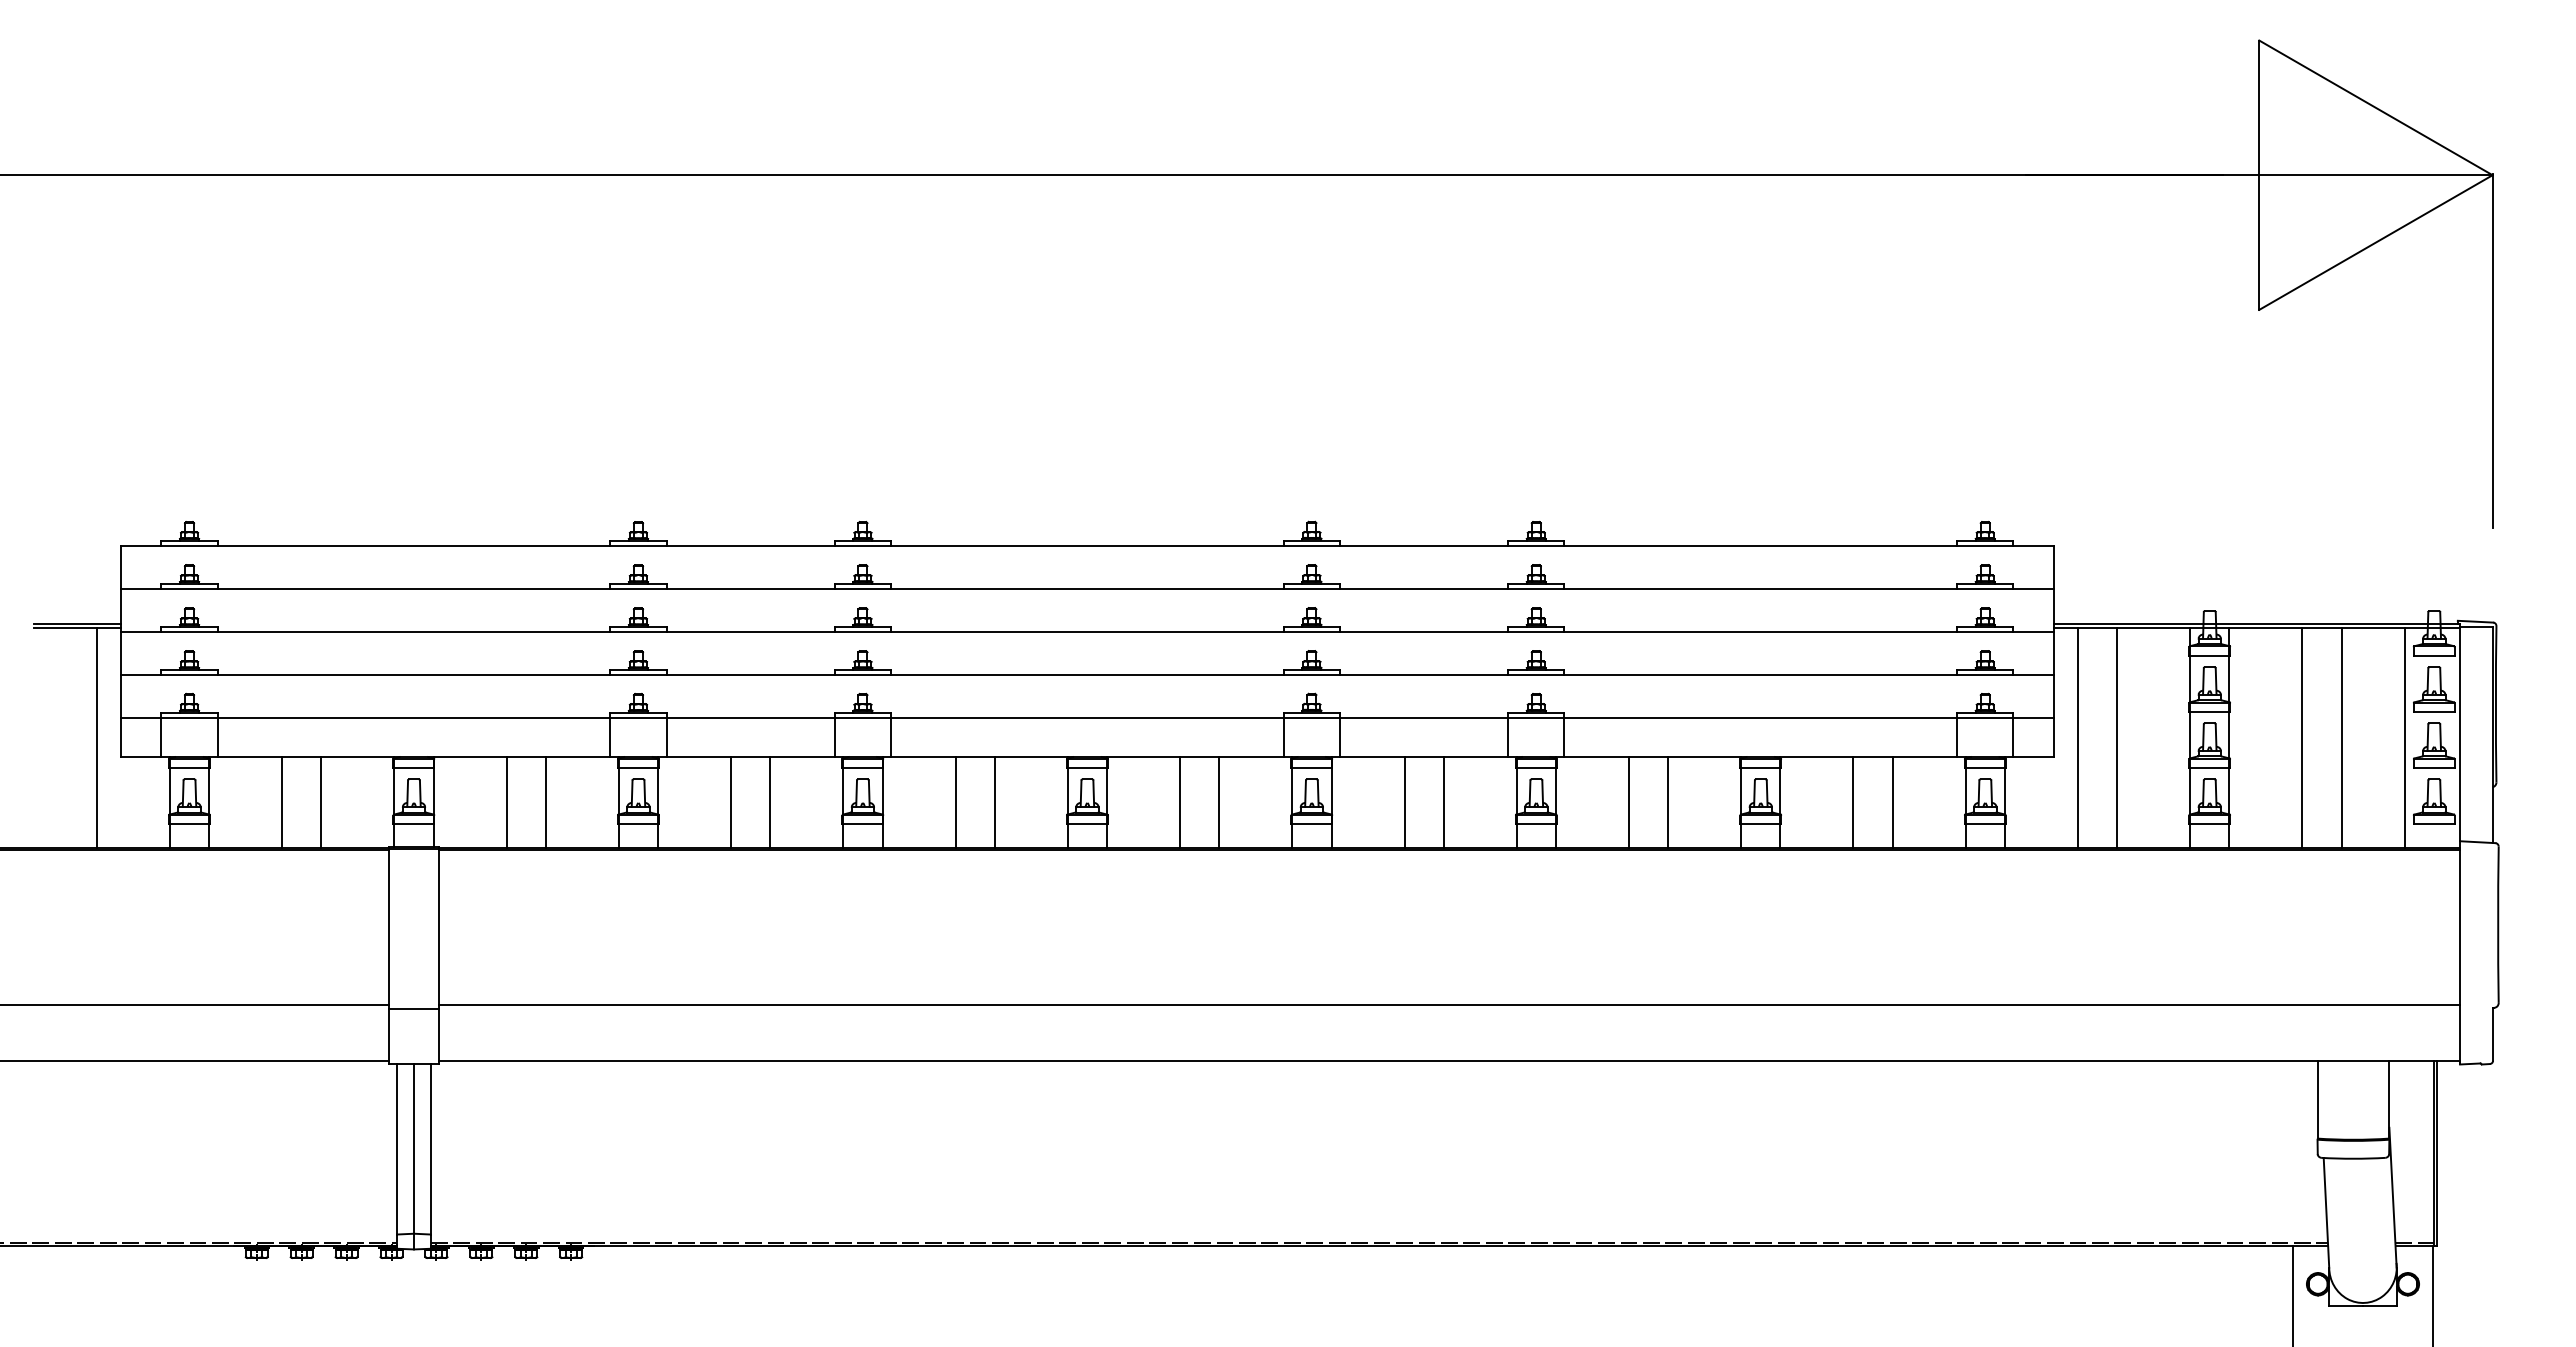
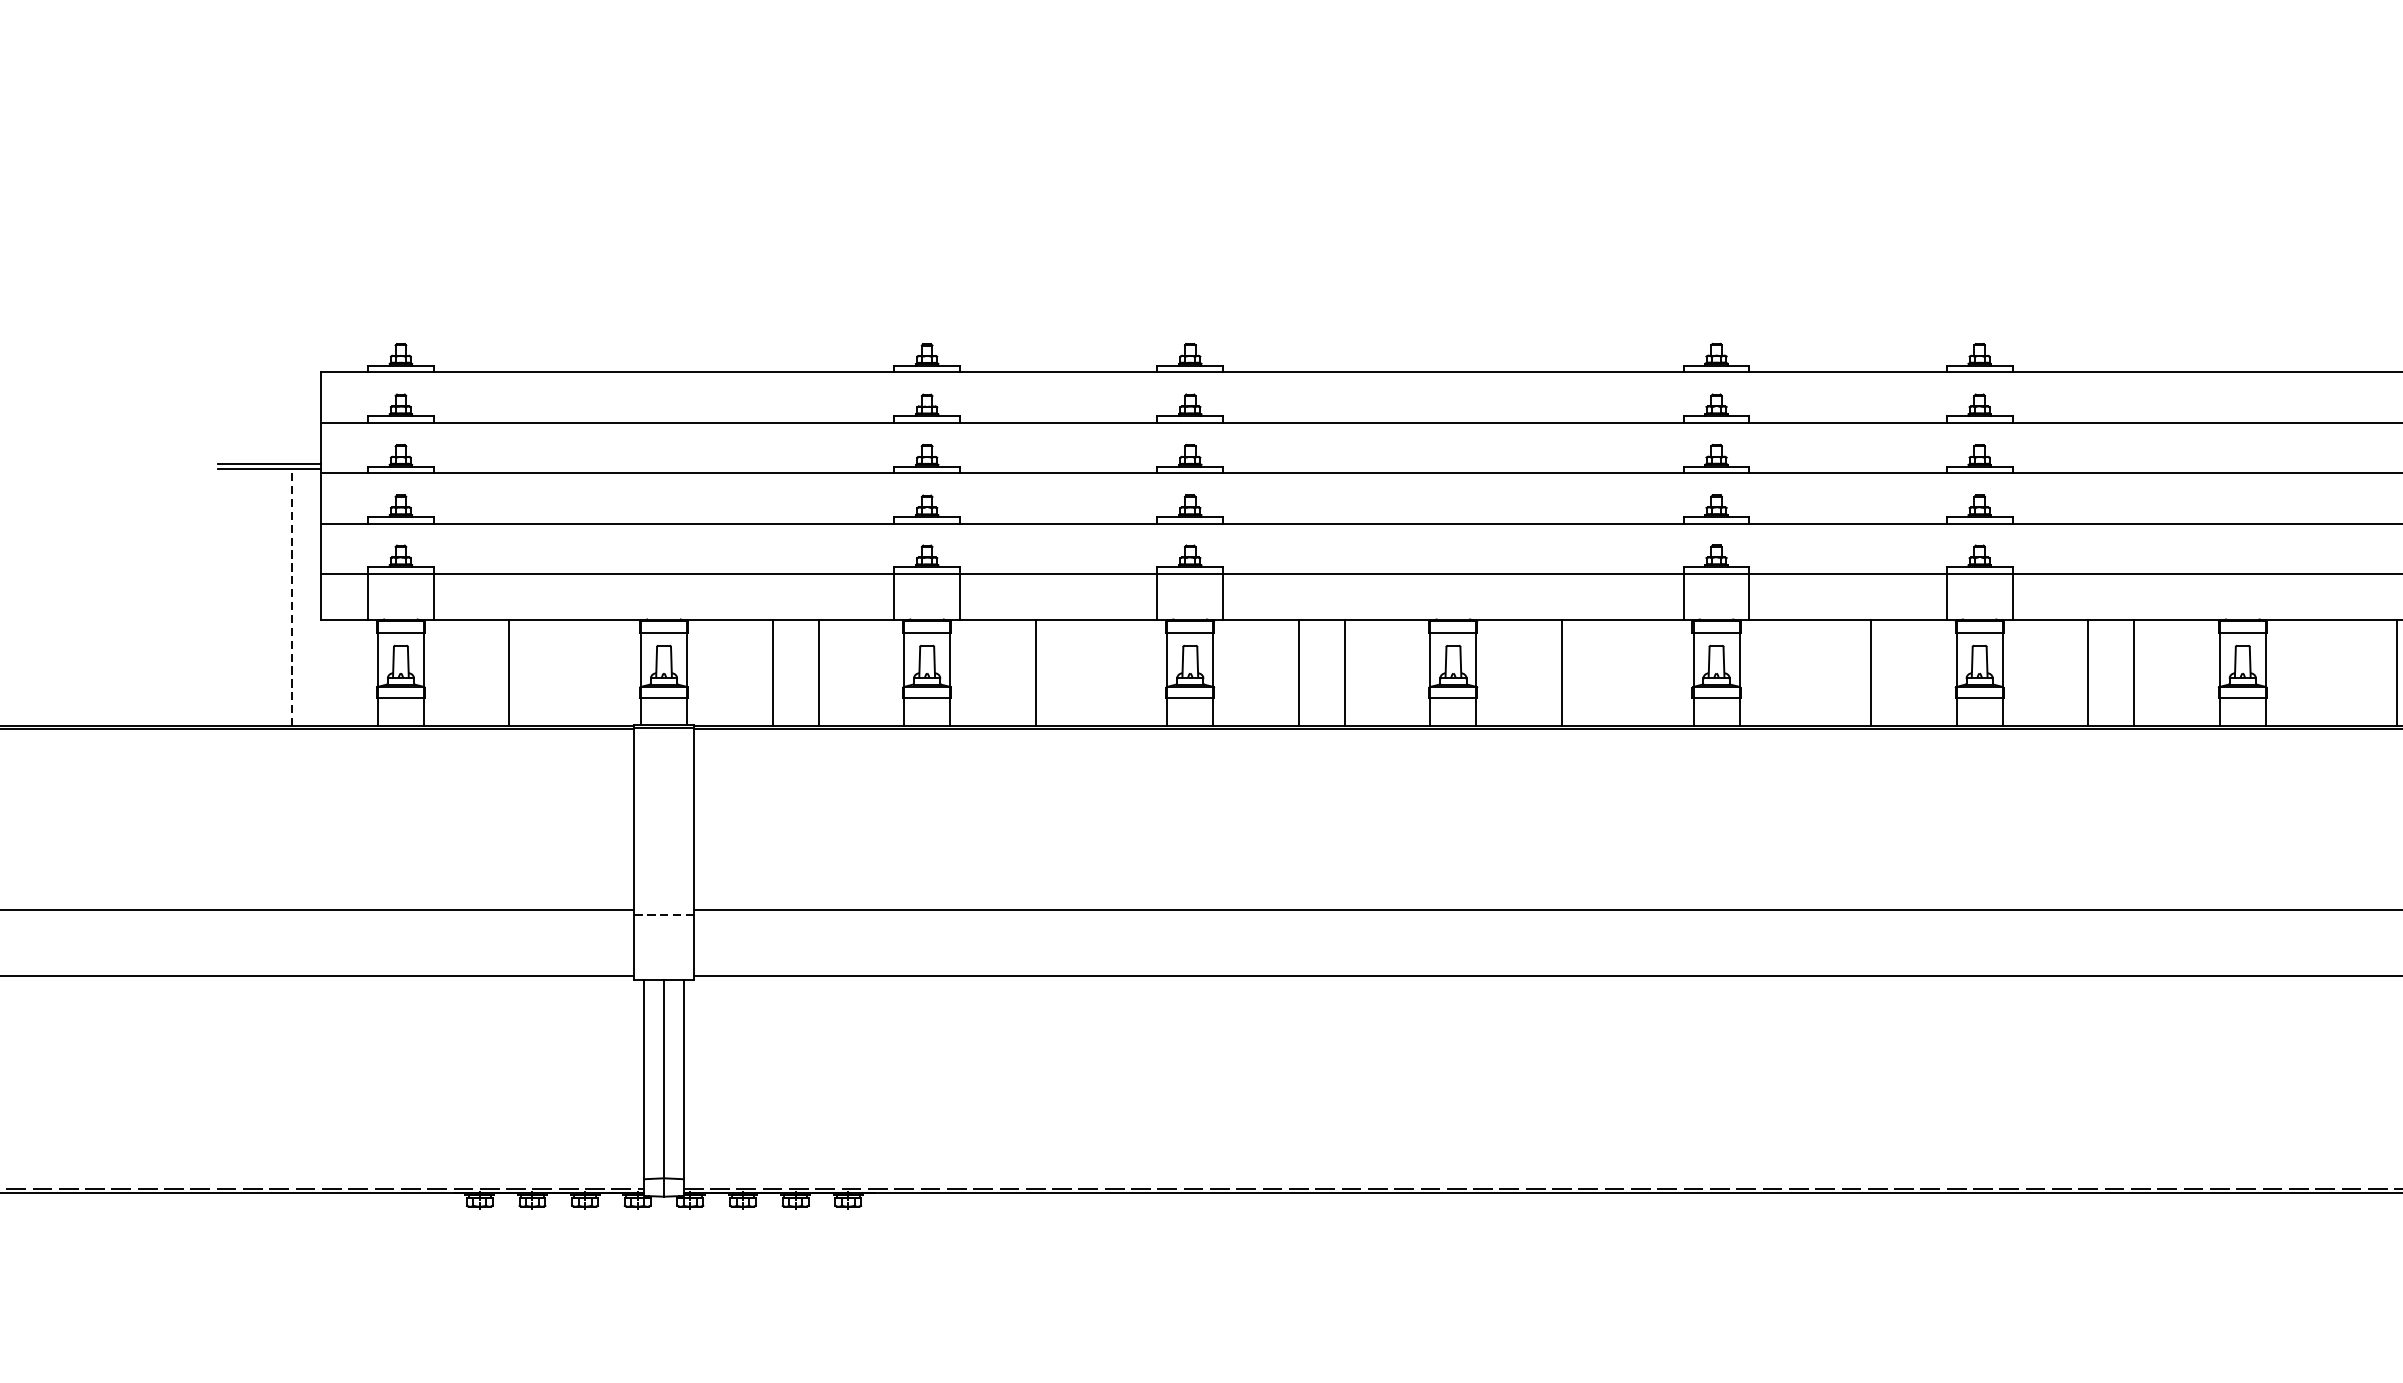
line: (96, 738) -> (291, 597), solid -> dashed
line: (321, 802) -> (555, 672), removed
line: (770, 802) -> (1081, 672), removed
line: (1219, 802) -> (1608, 672), removed
line: (1404, 802) -> (1825, 672), removed
line: (1853, 802) -> (2351, 672), removed
line: (414, 1008) -> (664, 914), solid -> dashed

